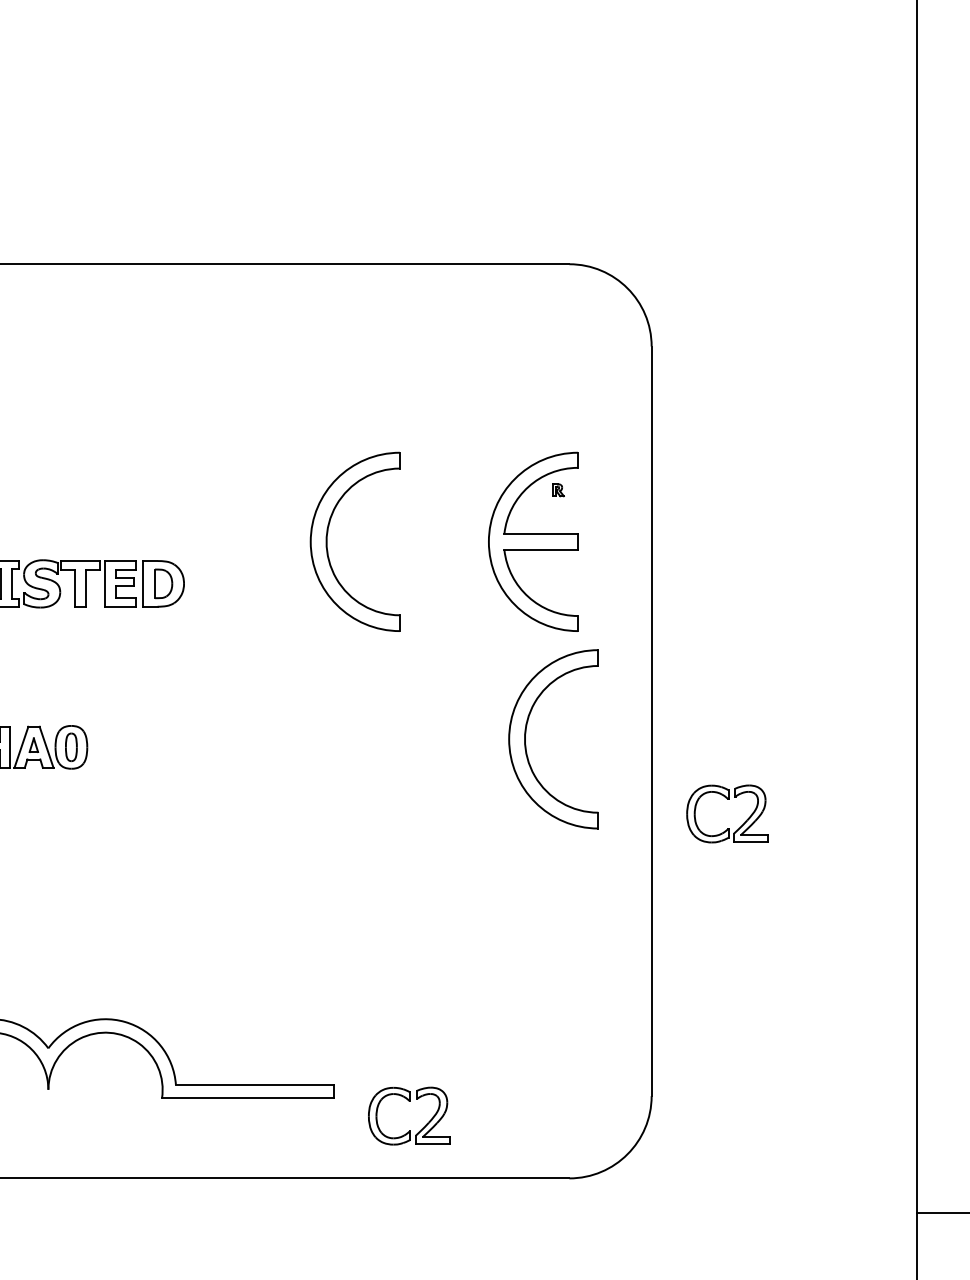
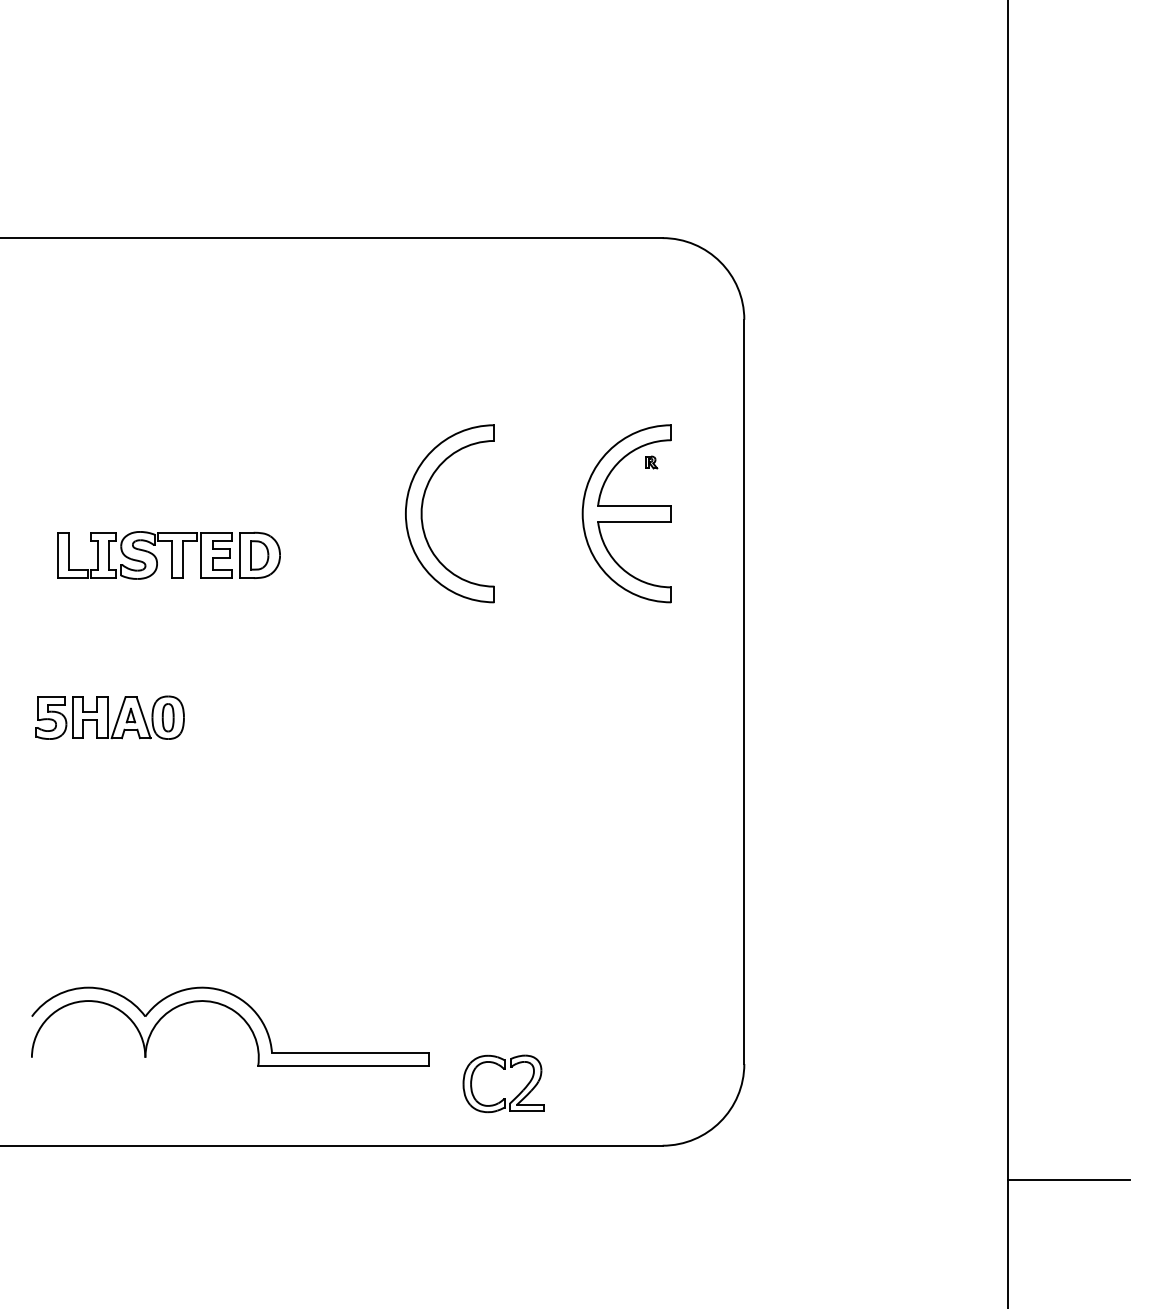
part: (525, 739) -> (619, 709), removed
part: (727, 799) -> (819, 769), removed

